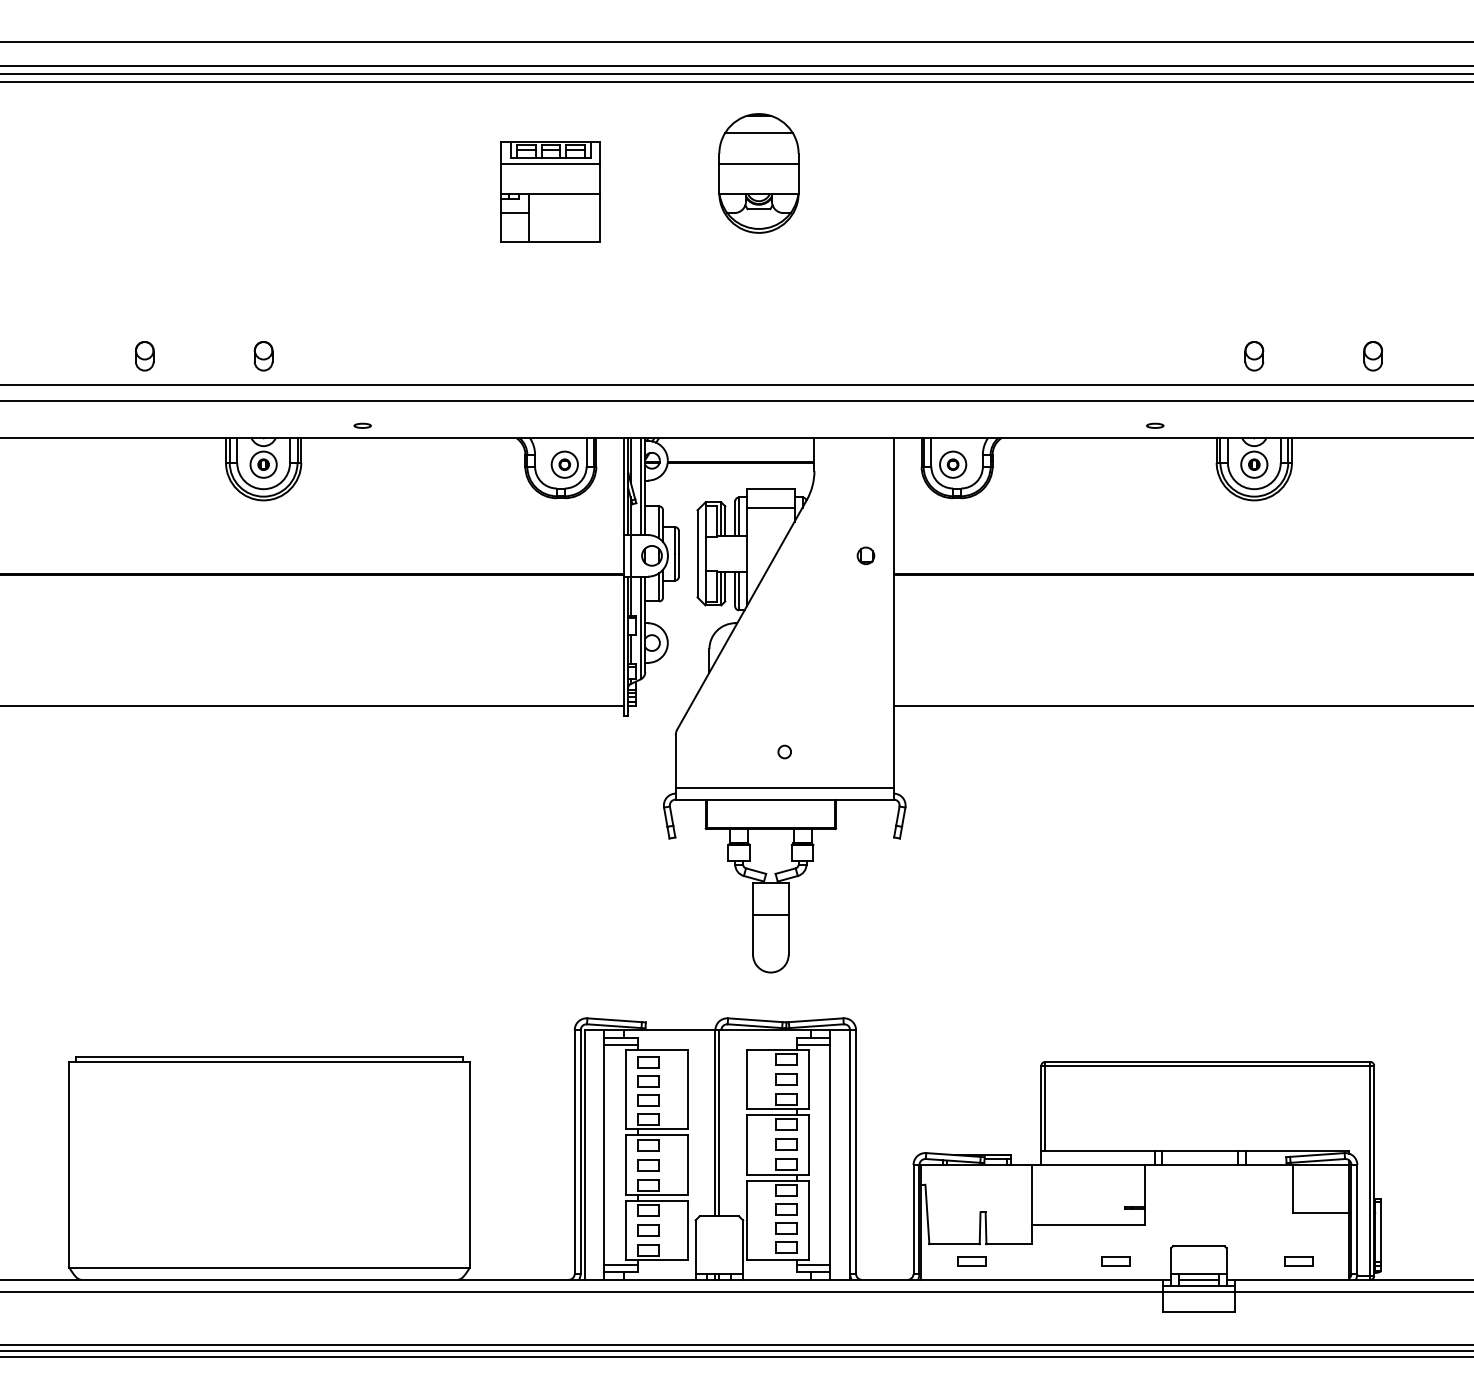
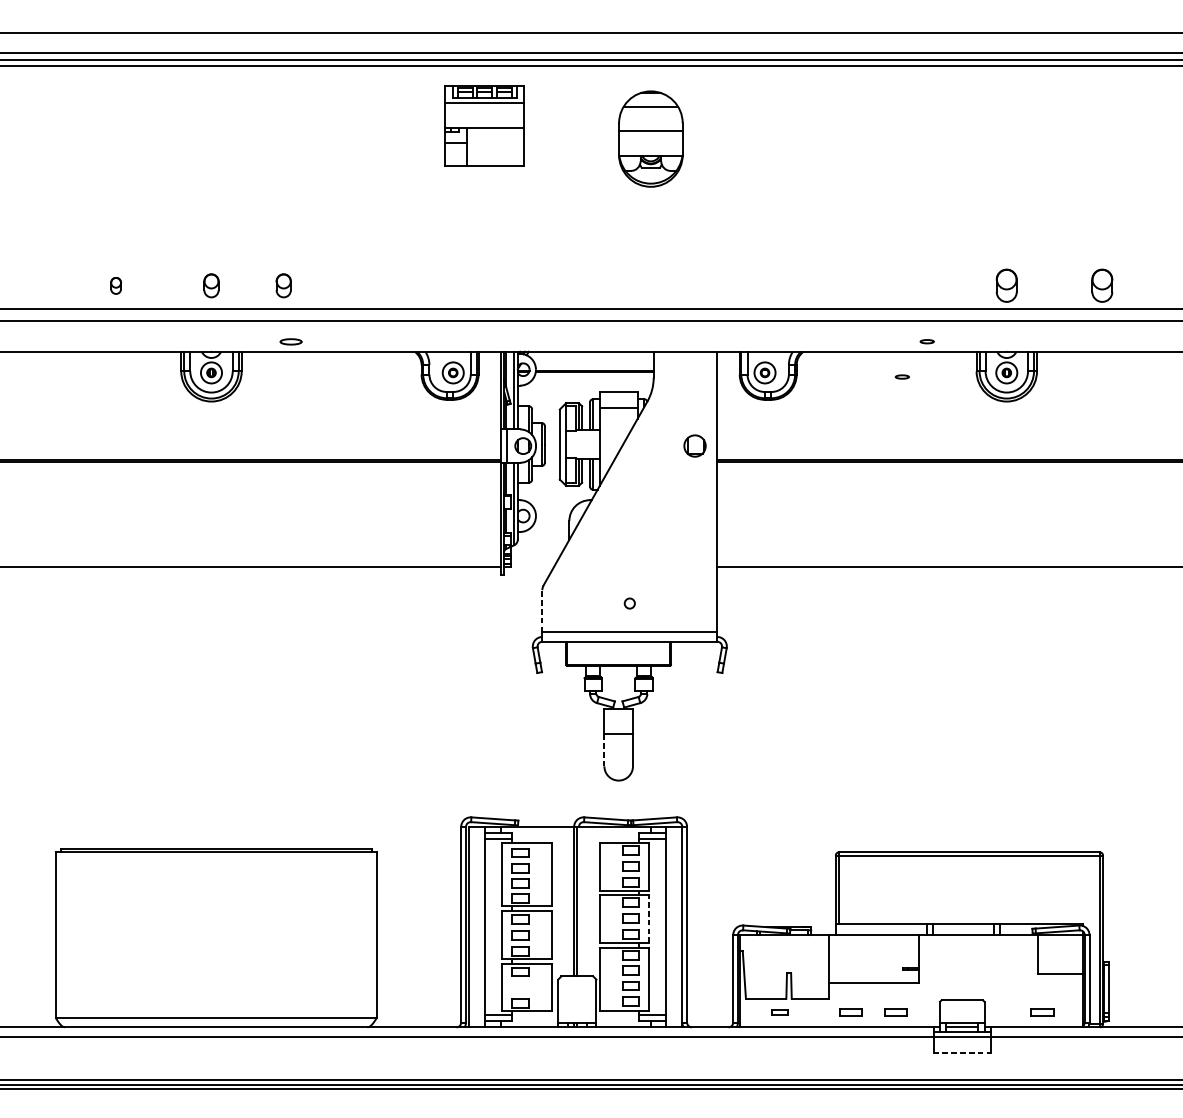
part: (758, 173) -> (650, 139), moved
part: (550, 191) -> (484, 125), moved
part: (144, 356) -> (115, 286), size x0.7
part: (353, 356) -> (283, 286), added
part: (1254, 356) -> (1006, 286), size x1.4
part: (1372, 356) -> (1101, 286), size x1.4
part: (362, 425) -> (290, 341), size x1.6
part: (1124, 469) -> (902, 376), added
part: (865, 555) -> (694, 445), size x1.6
line: (675, 761) -> (542, 611), solid -> dashed
line: (753, 934) -> (604, 750), solid -> dashed
line: (808, 1145) -> (648, 919), solid -> dashed
part: (648, 1230) -> (520, 987), removed
part: (971, 1261) -> (779, 1012), size x0.7
part: (1059, 1261) -> (850, 1012), added
line: (1198, 1311) -> (961, 1052), solid -> dashed

